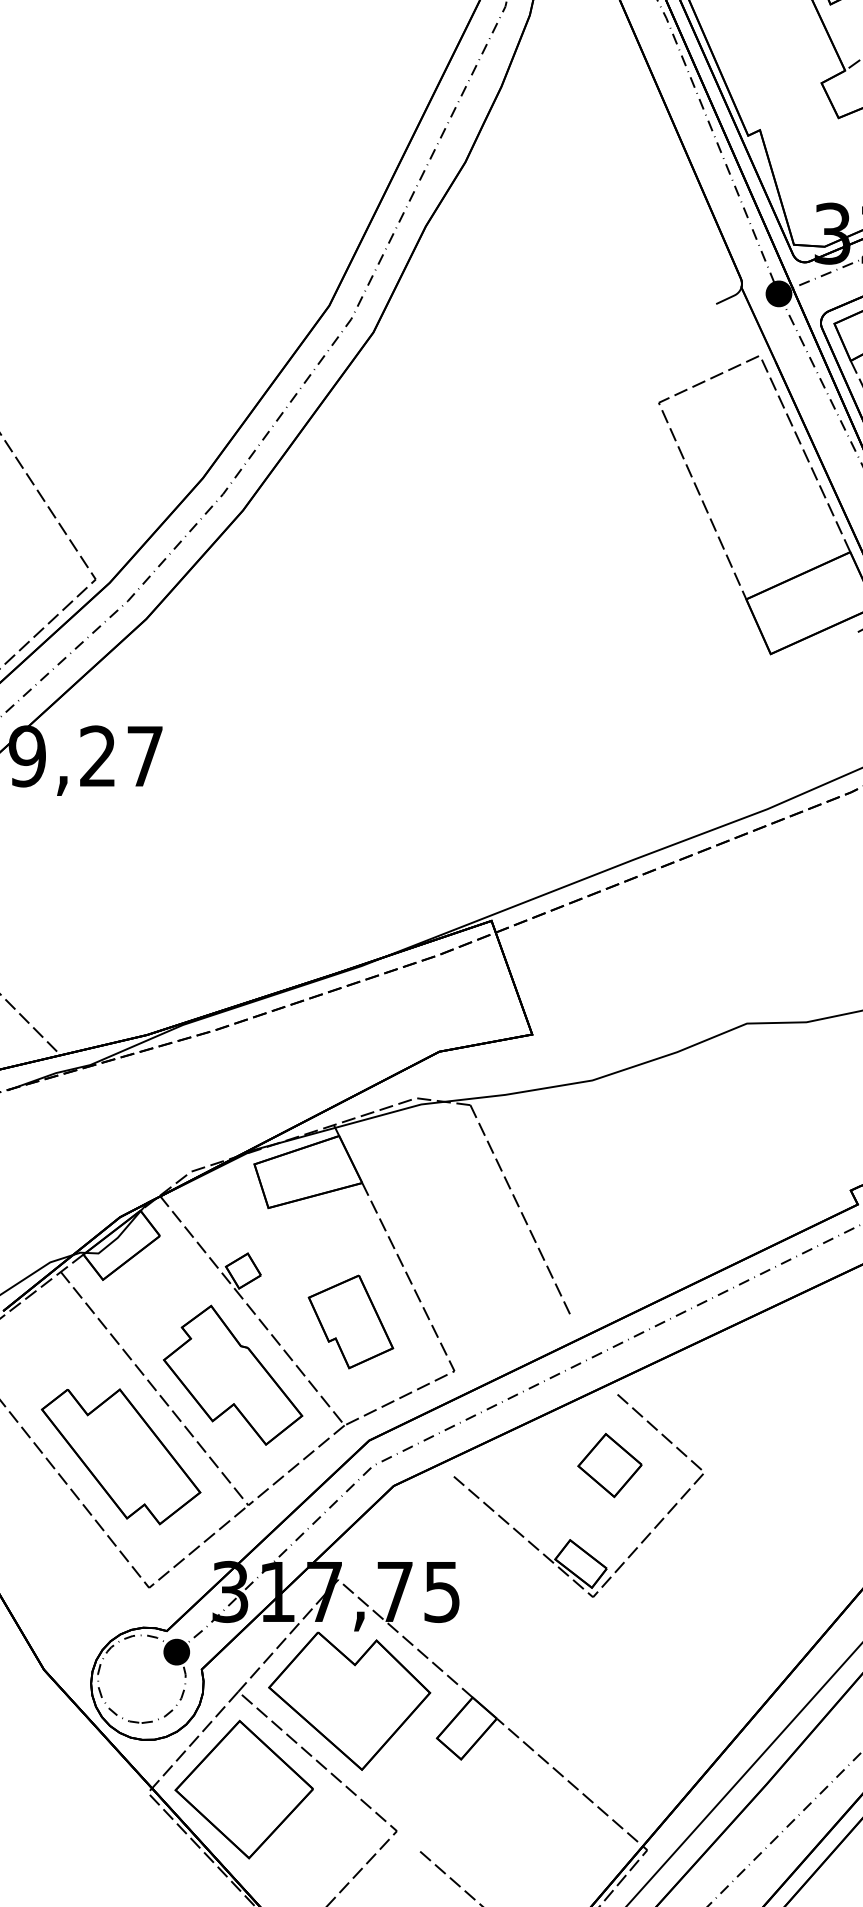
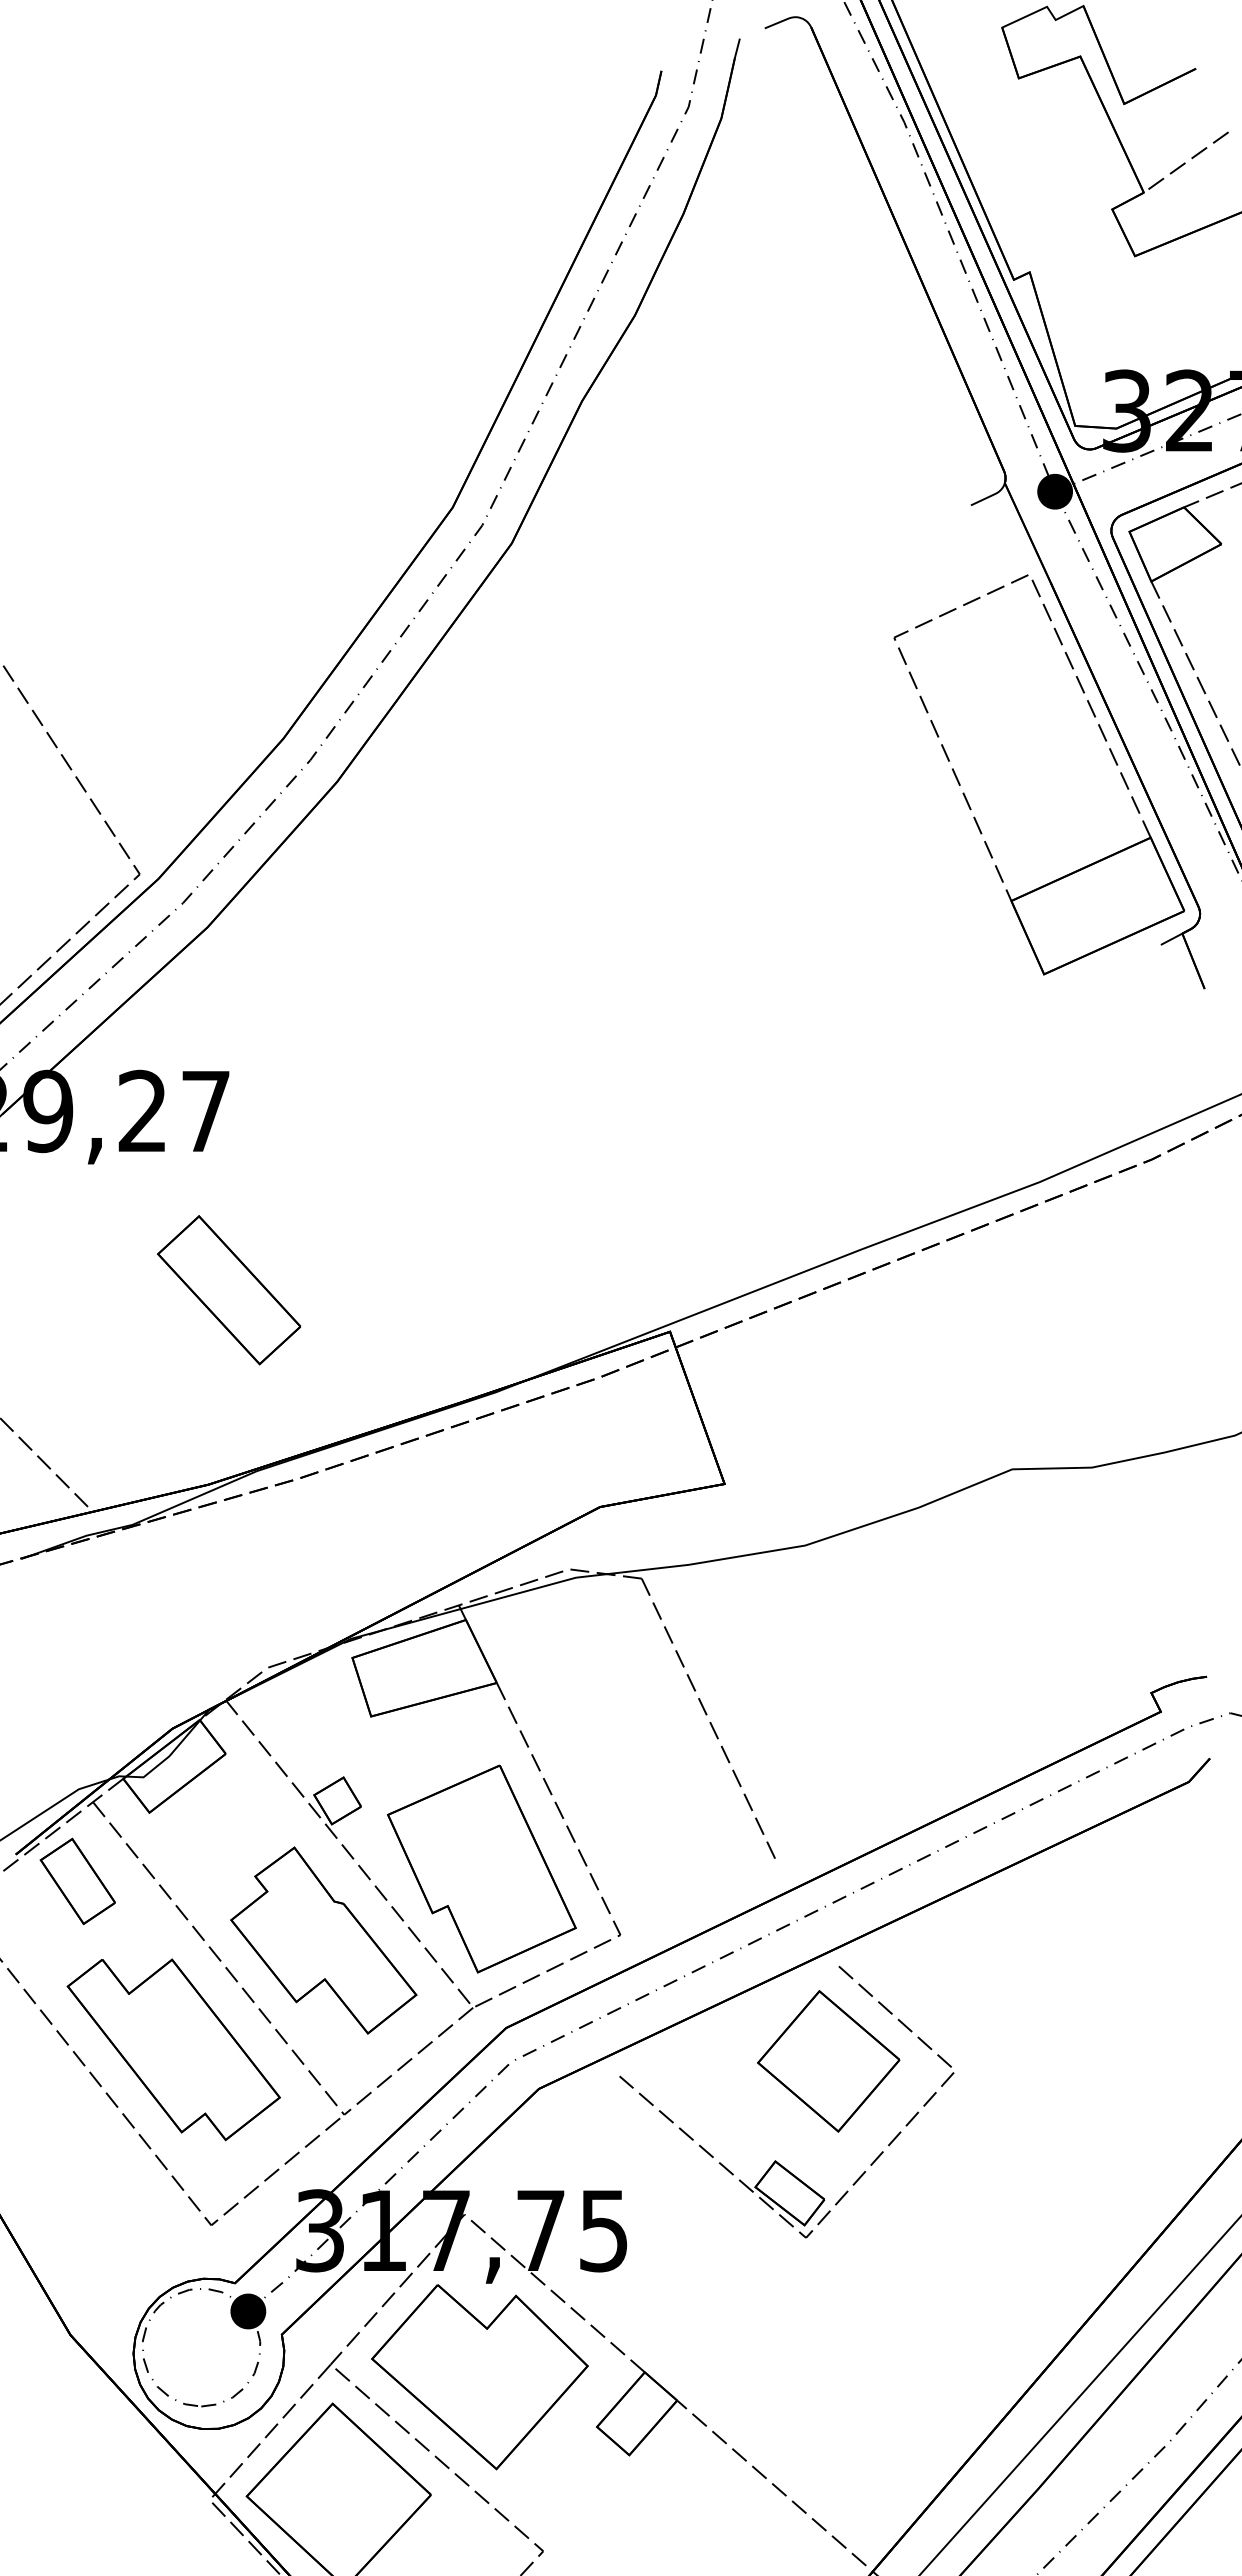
part: (161, 890) -> (228, 1290), added
part: (350, 1321) -> (481, 1868), size x1.67
part: (49, 1331) -> (77, 1881), added
part: (609, 1465) -> (828, 2061), size x1.67

